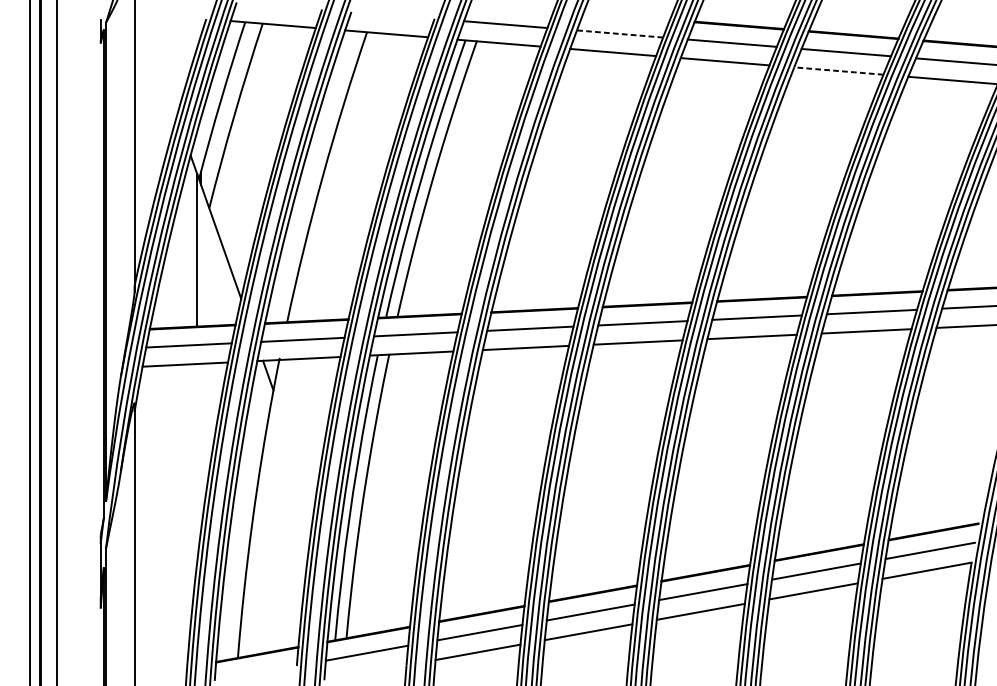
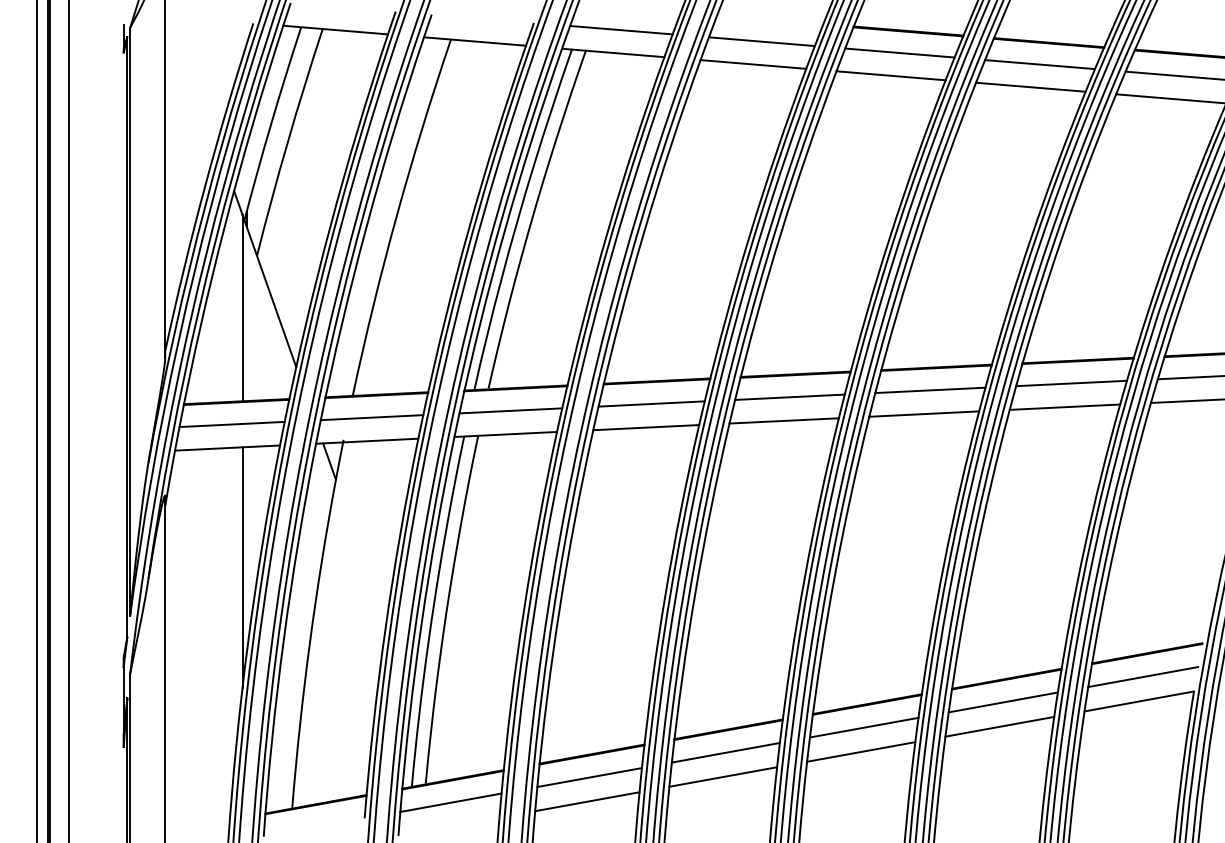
line: (619, 33) -> (761, 41), dashed -> solid
line: (838, 71) -> (1030, 87), dashed -> solid
line: (197, 461) -> (242, 567), added

